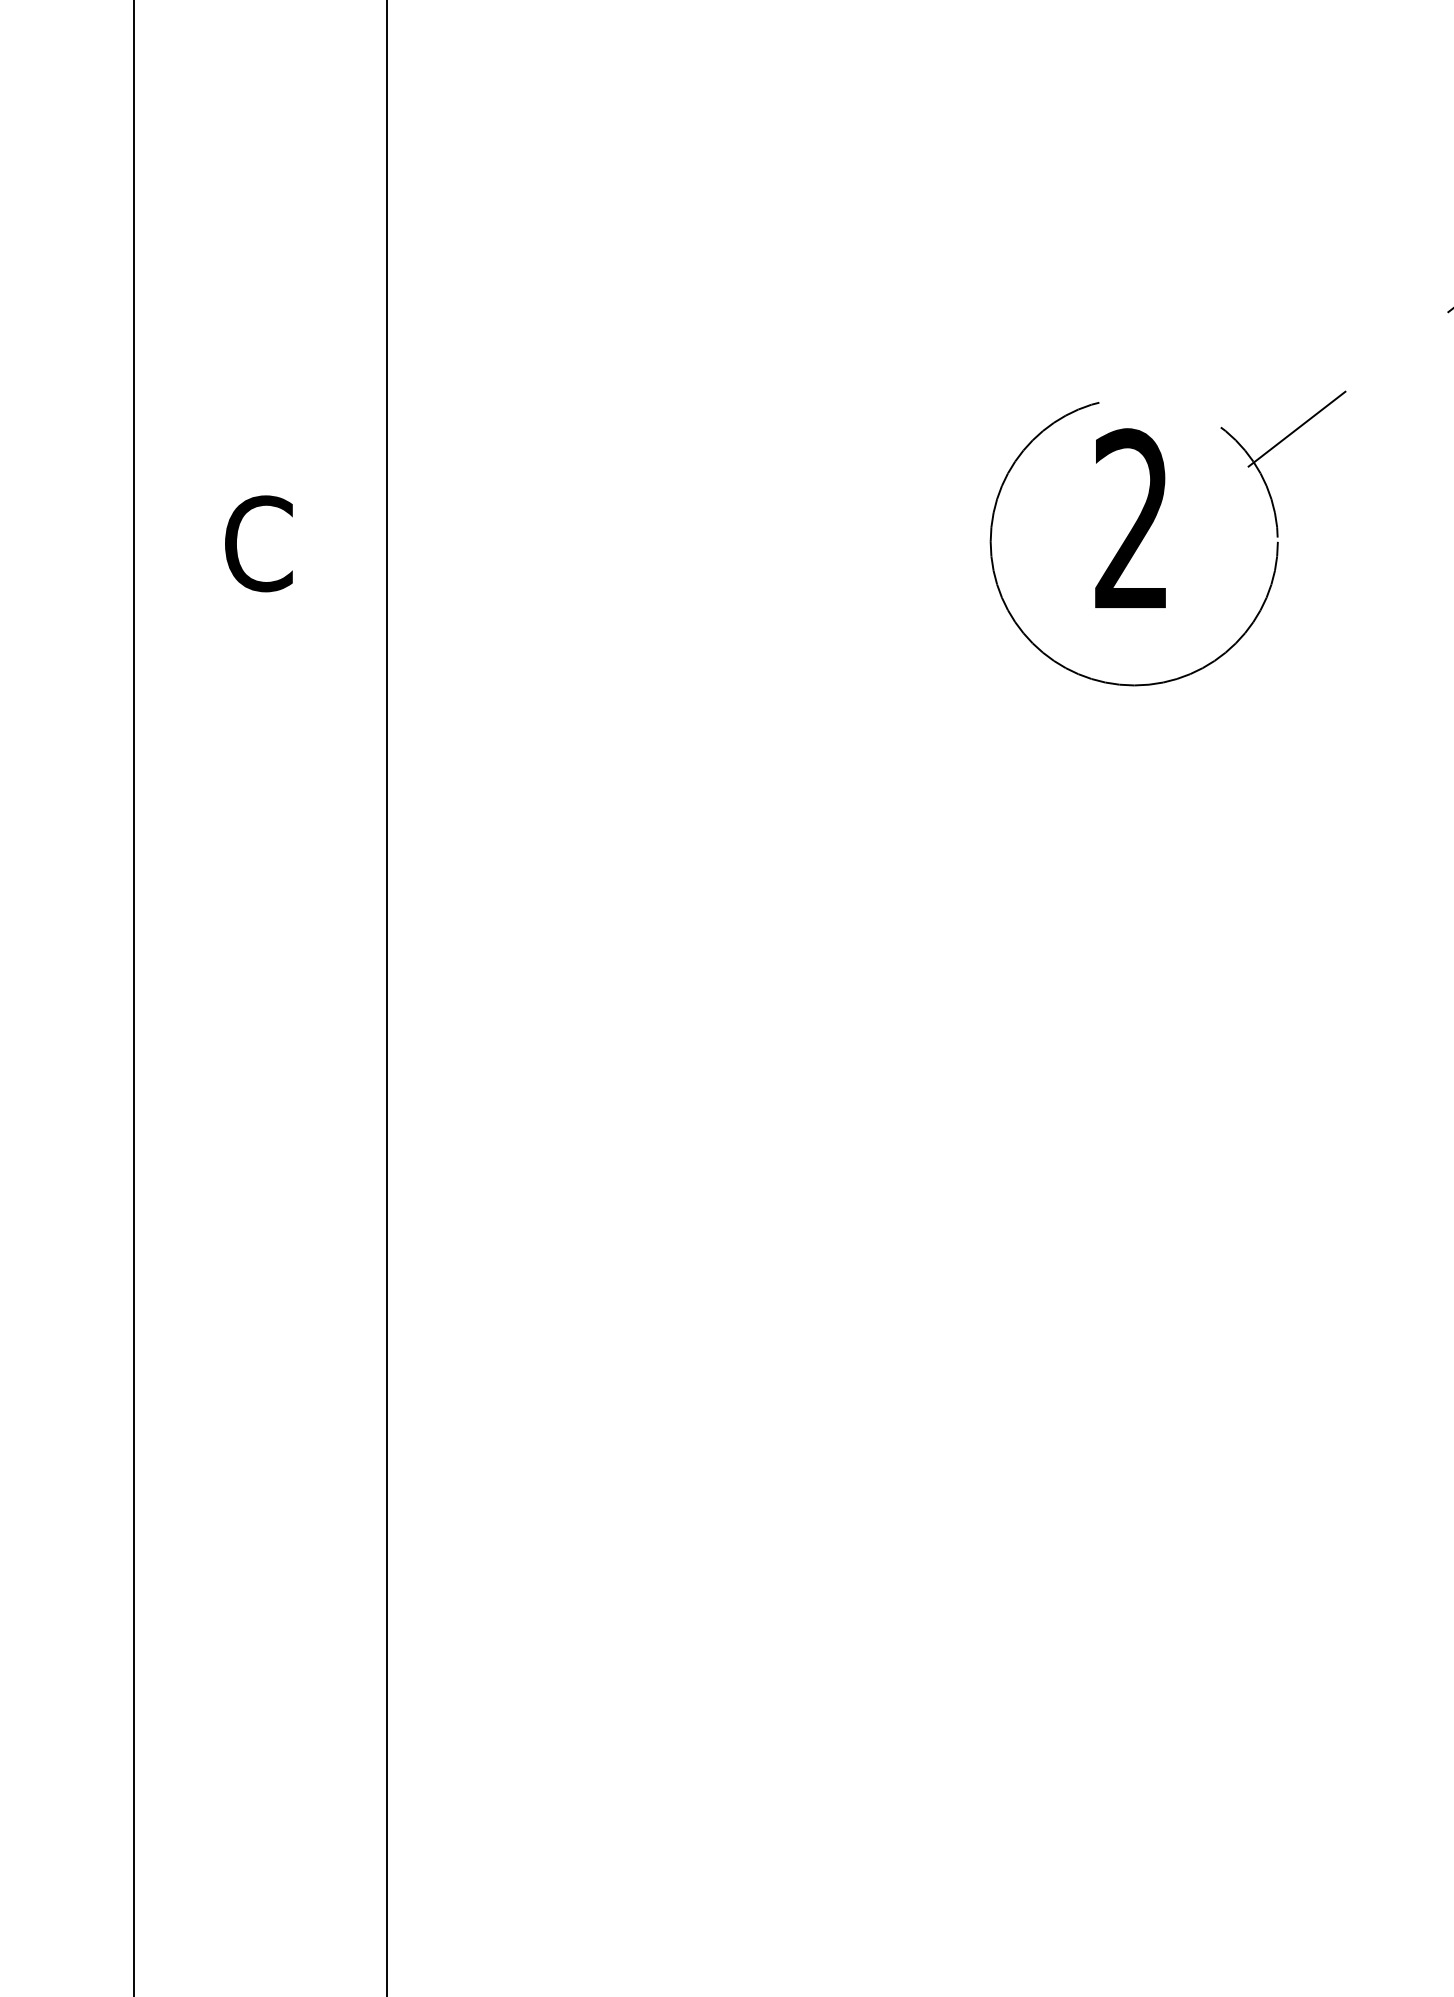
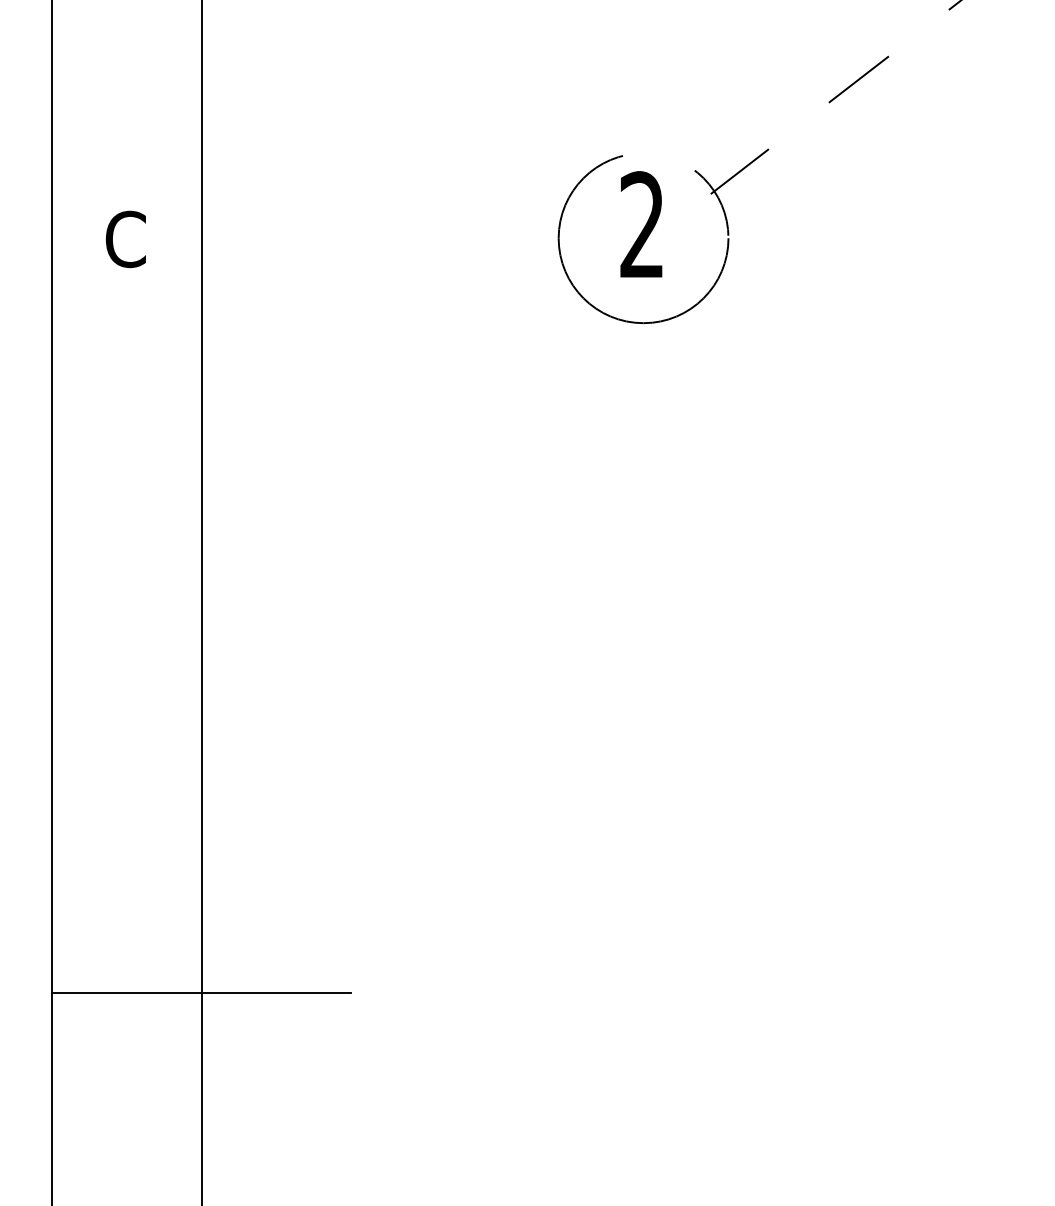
line: (386, 1818) -> (201, 993), added

